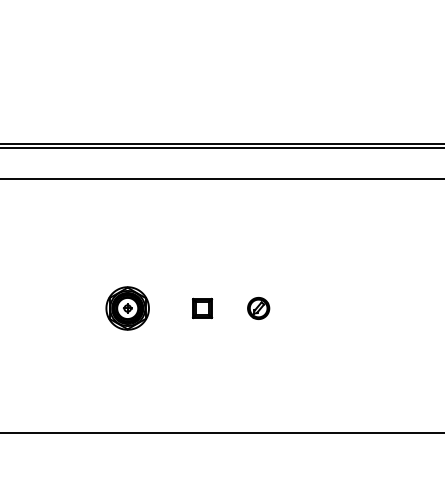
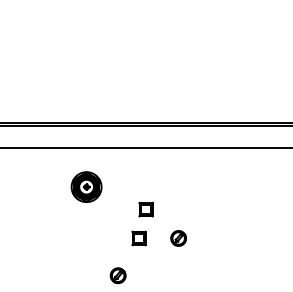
part: (212, 266) -> (146, 208), added
part: (127, 308) -> (86, 187), moved
part: (172, 361) -> (118, 275), added

